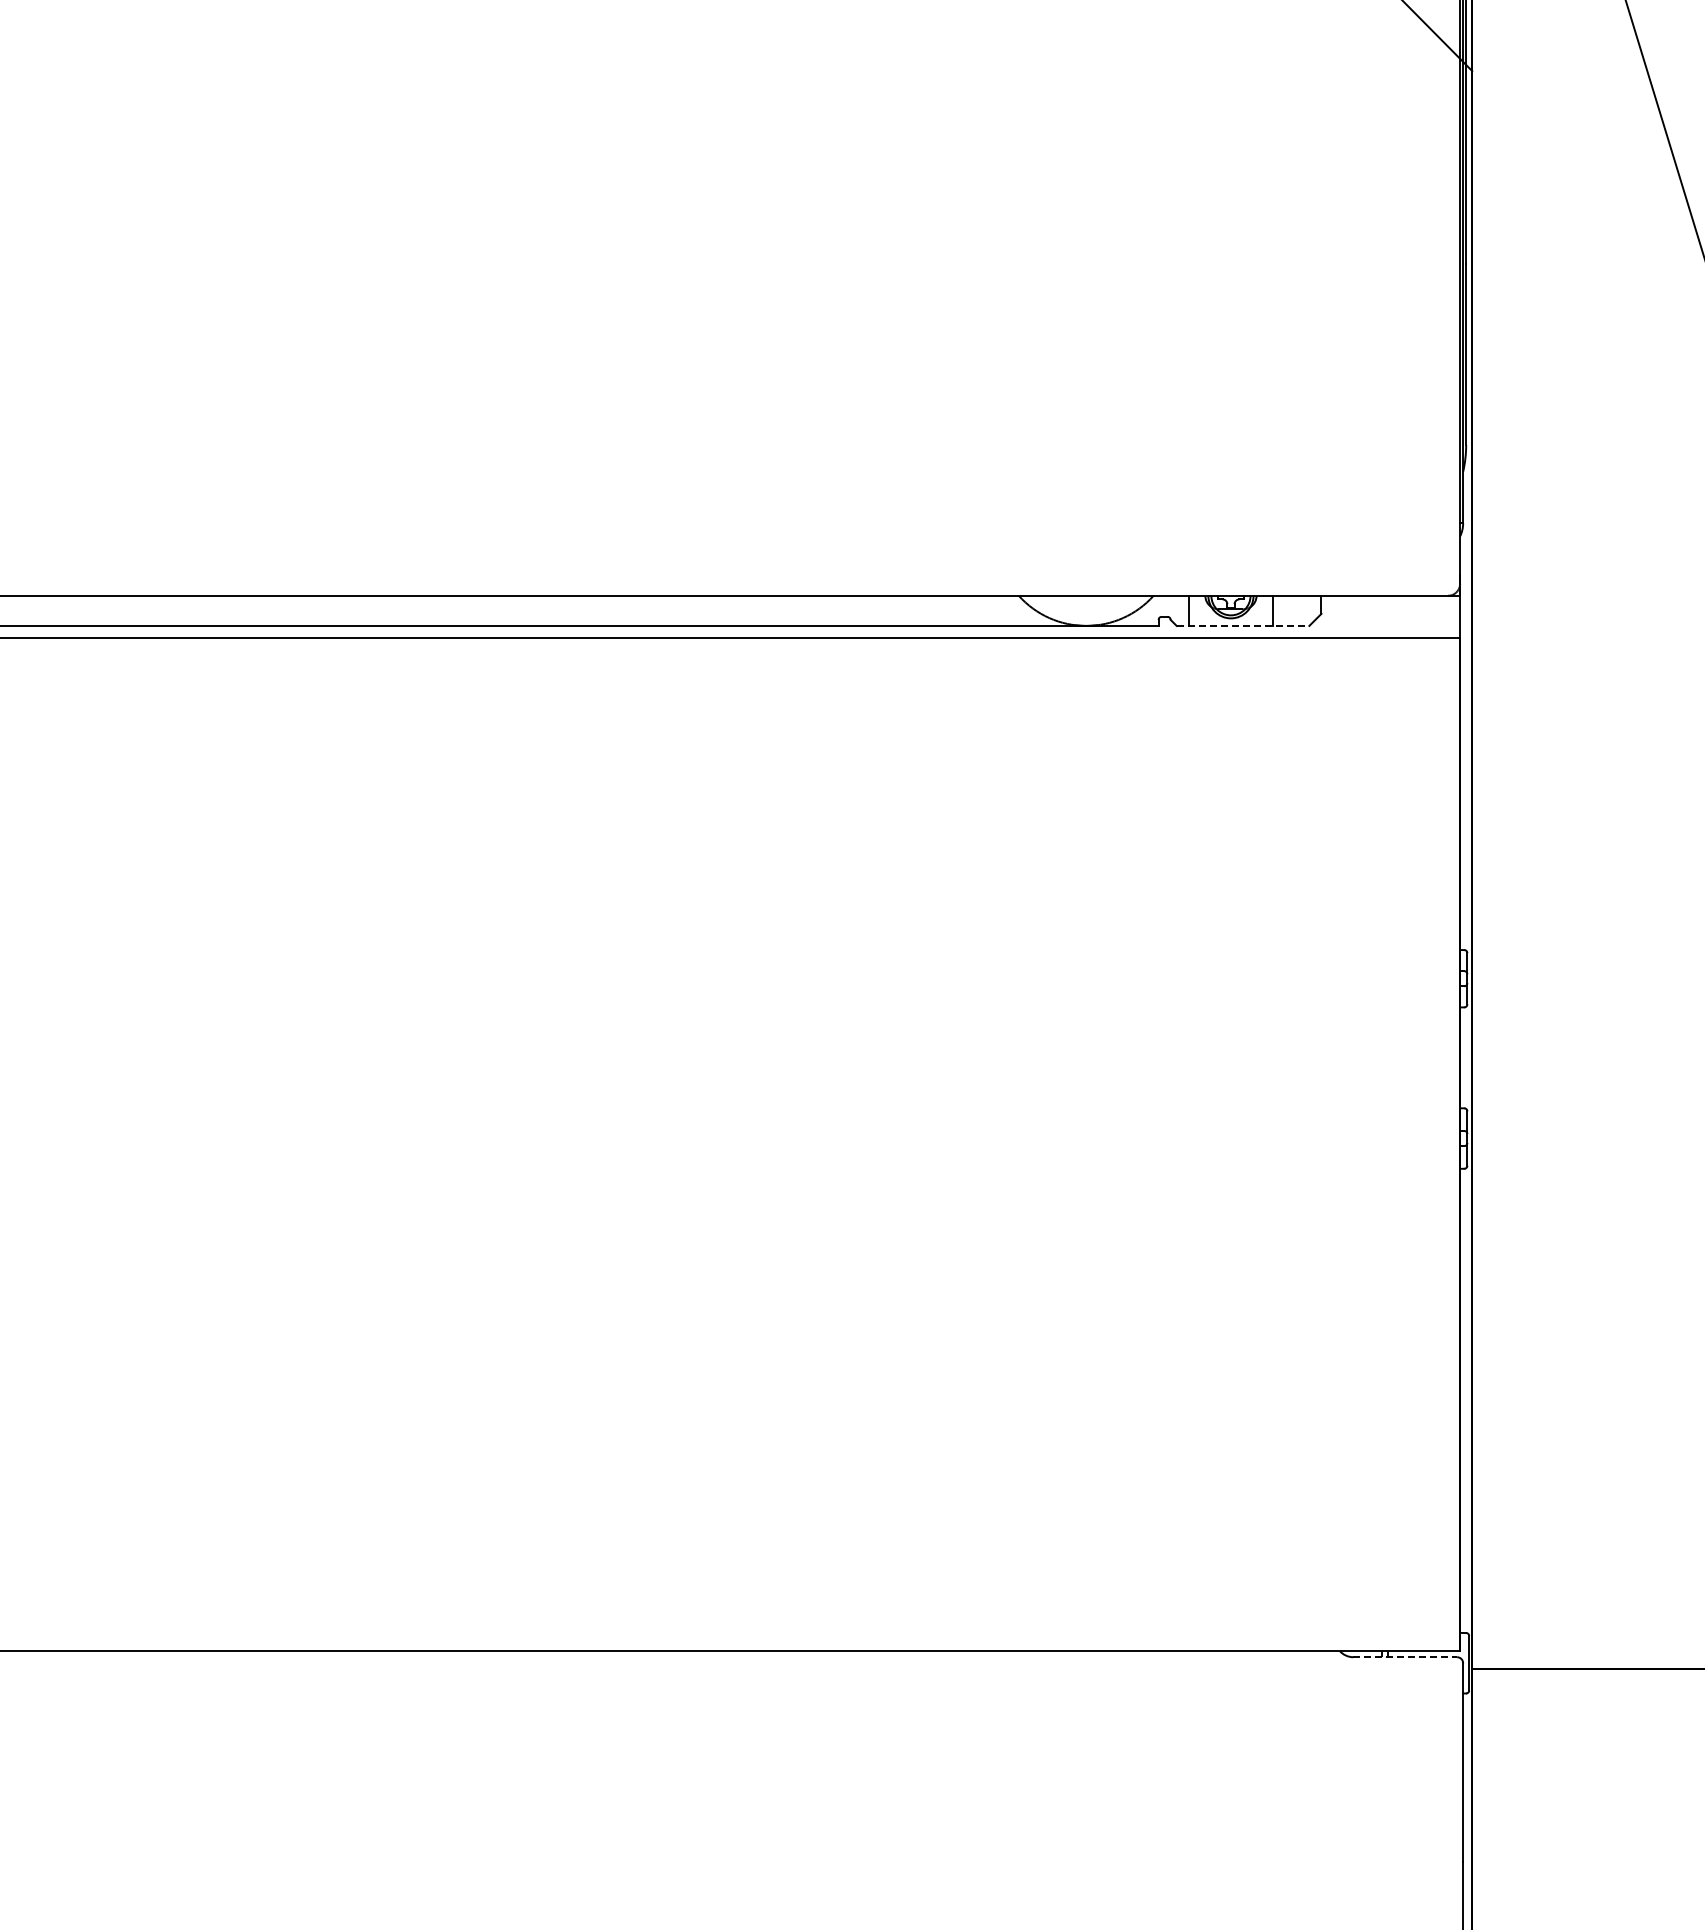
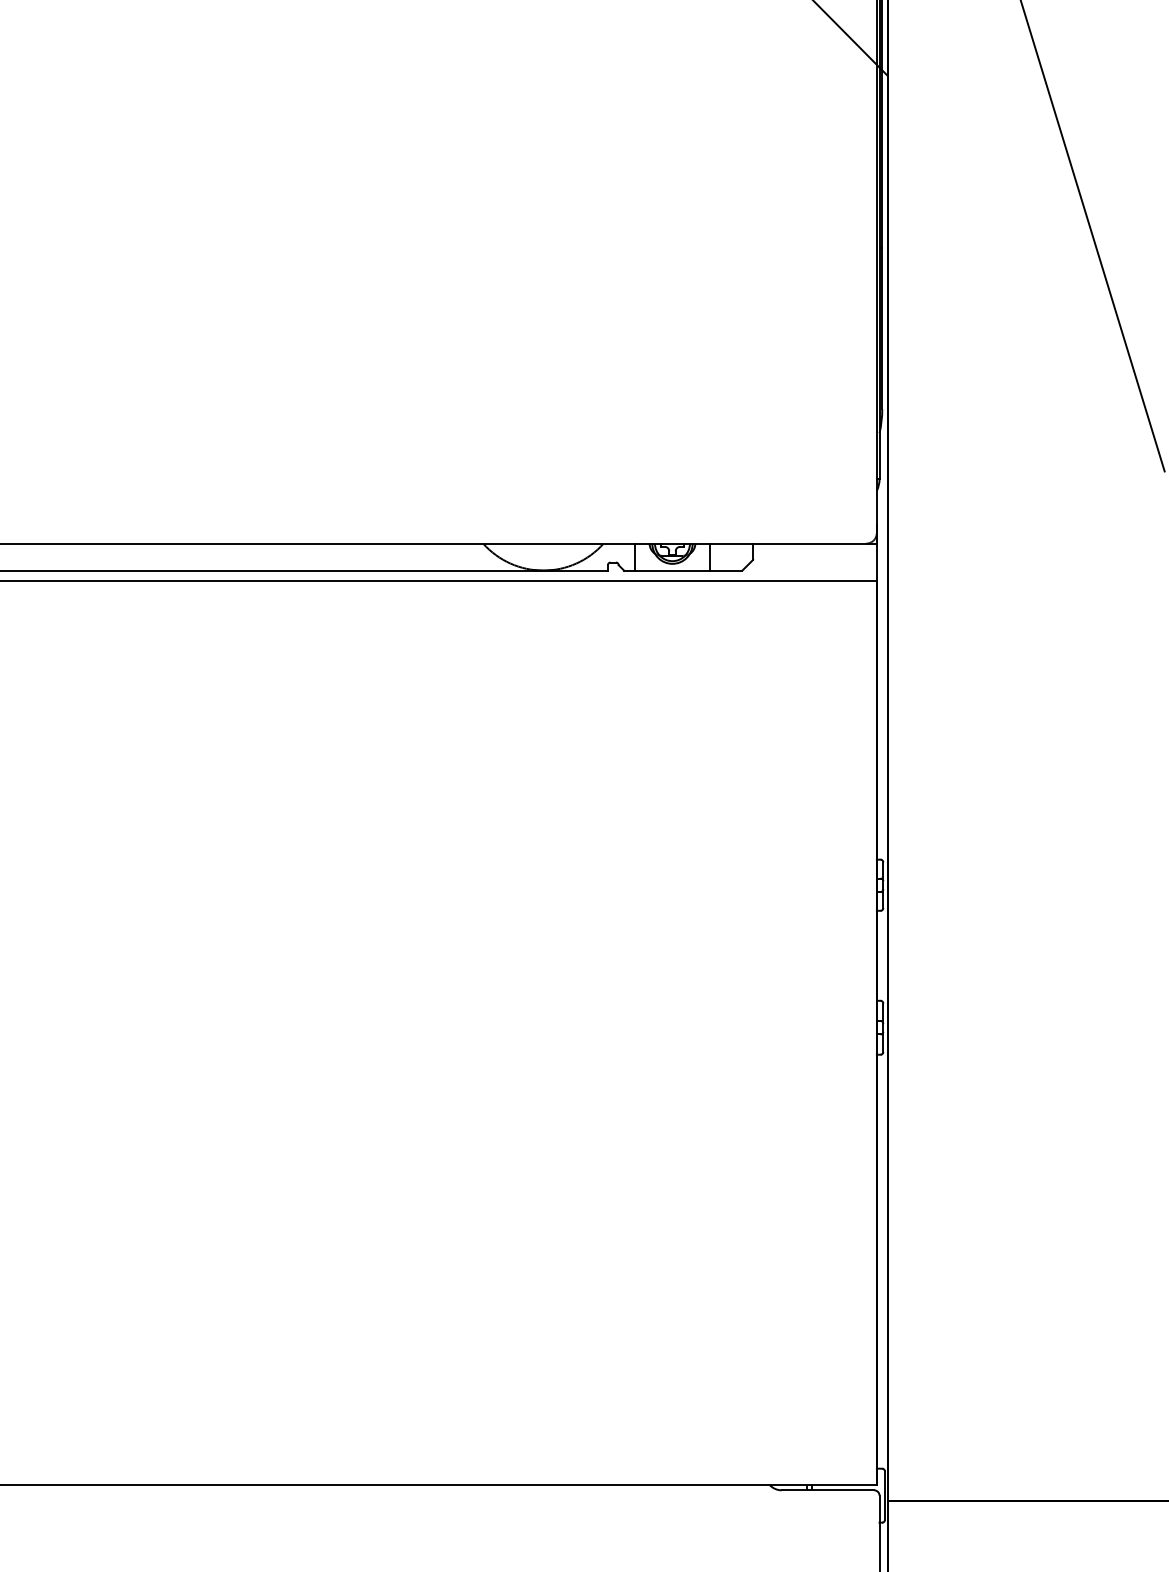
line: (1243, 625) -> (683, 570), dashed -> solid
line: (1405, 1657) -> (828, 1490), dashed -> solid

